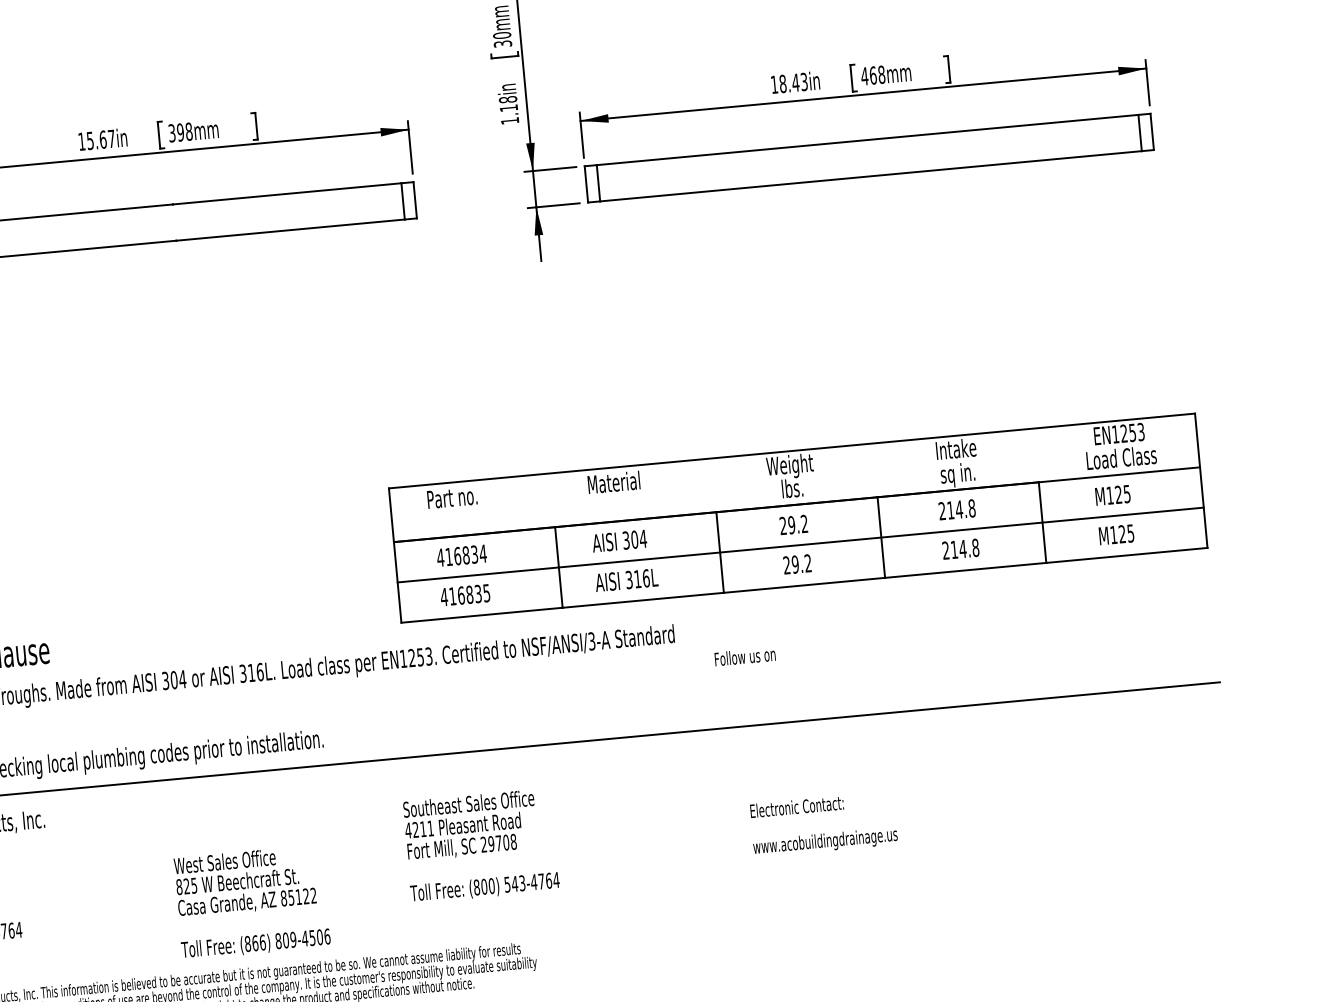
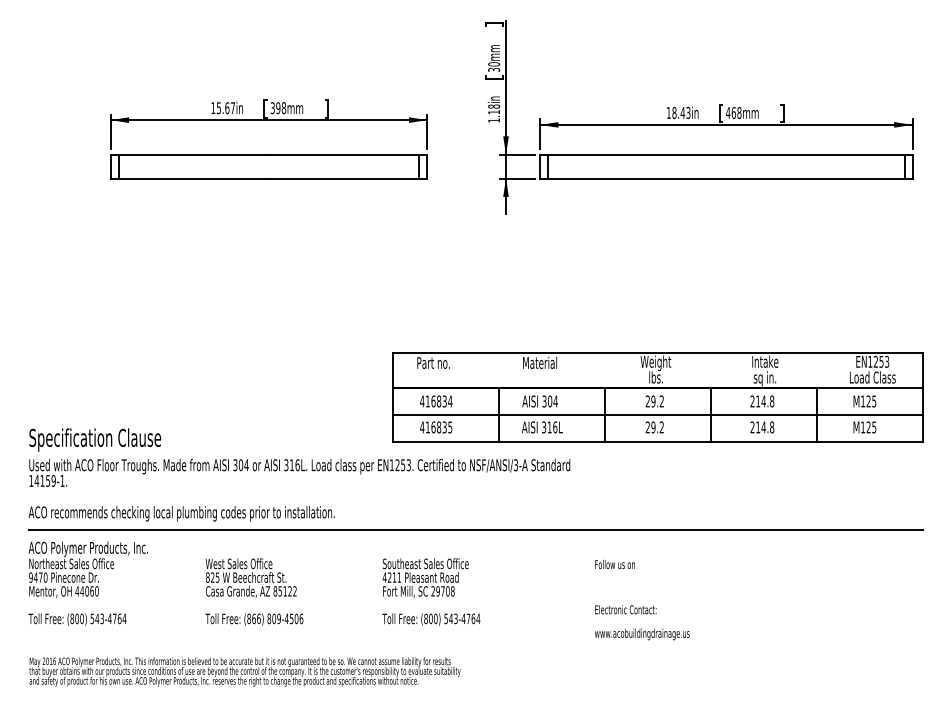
text: (744, 656) -> (614, 564), moved
text: (824, 824) -> (642, 622), moved
text: (252, 901) -> (254, 591), moved

